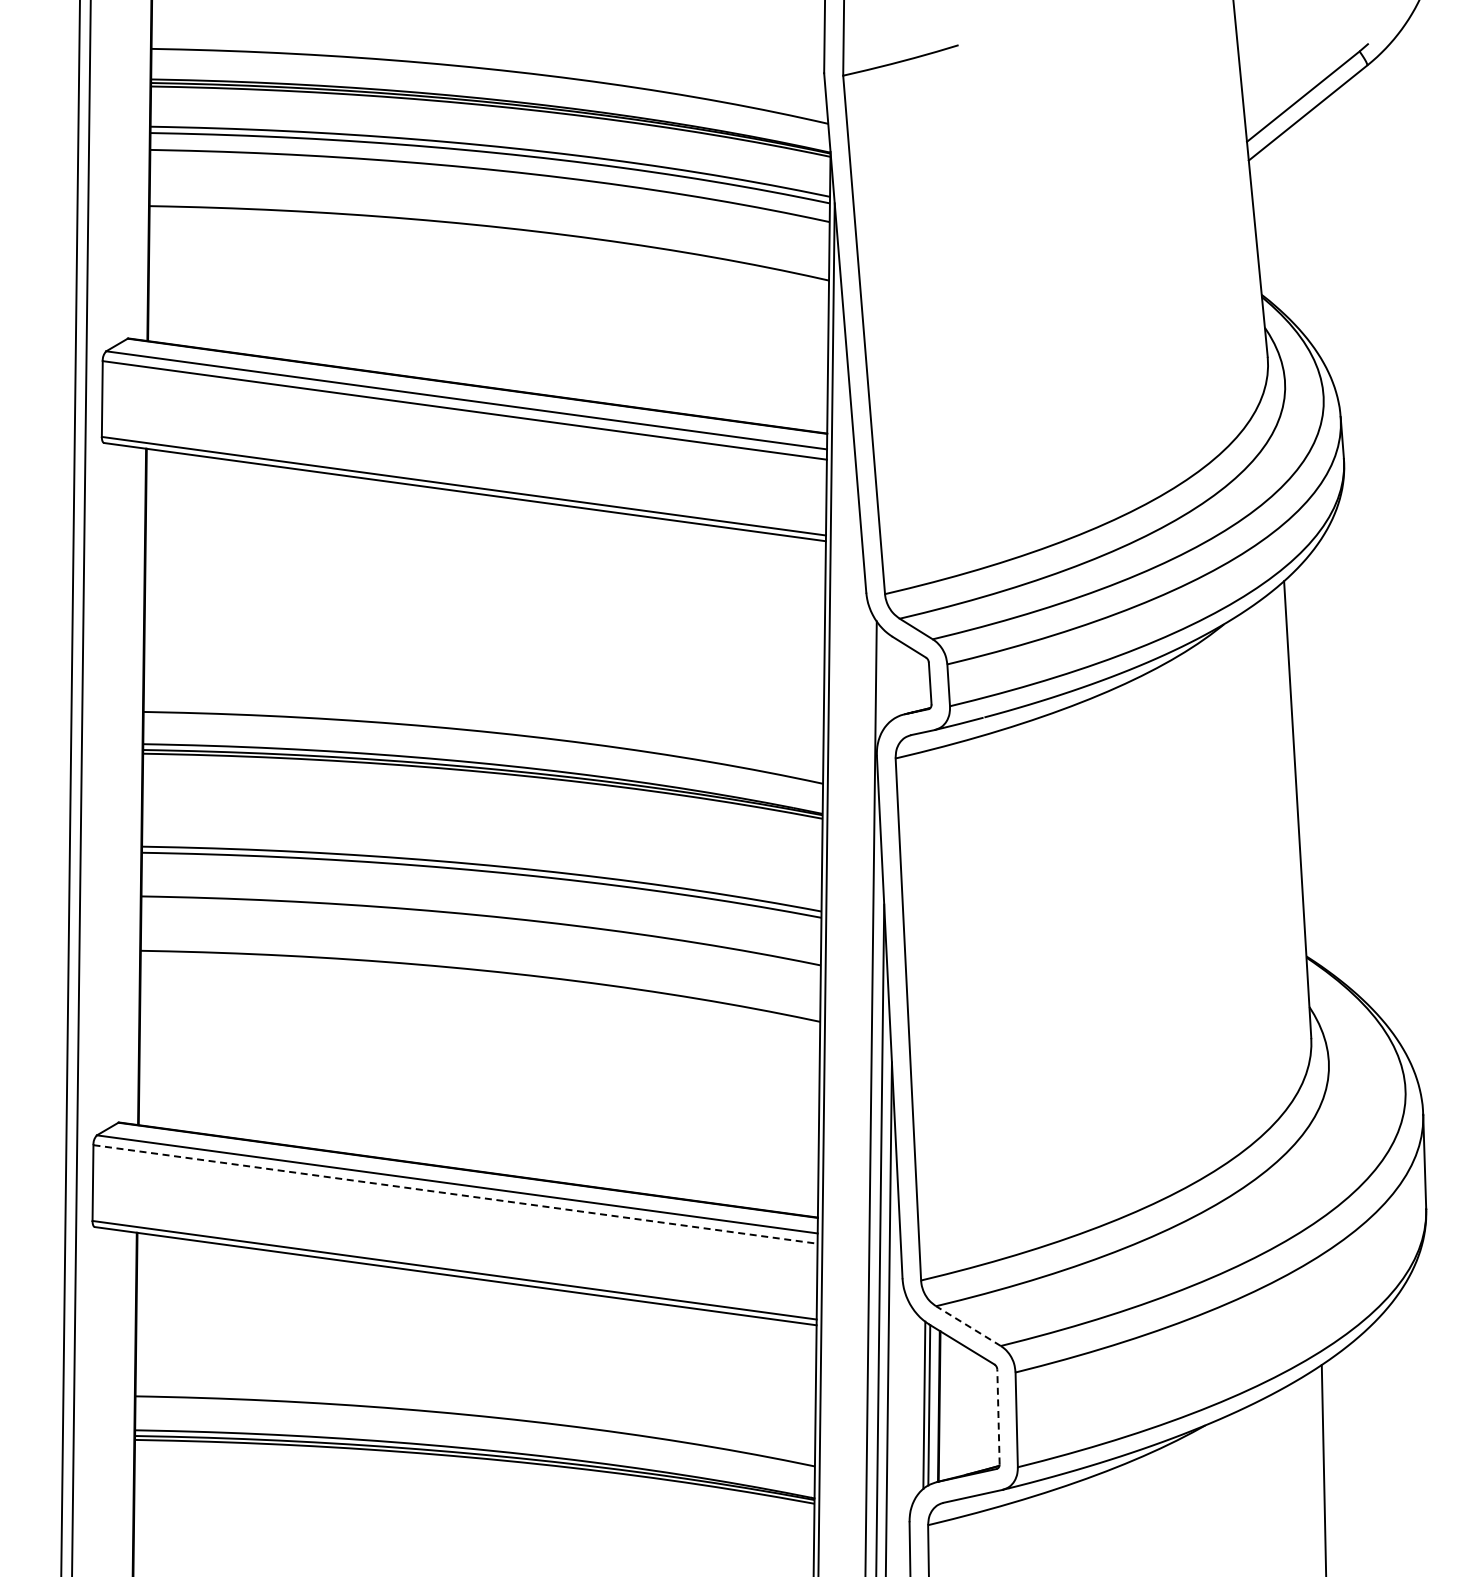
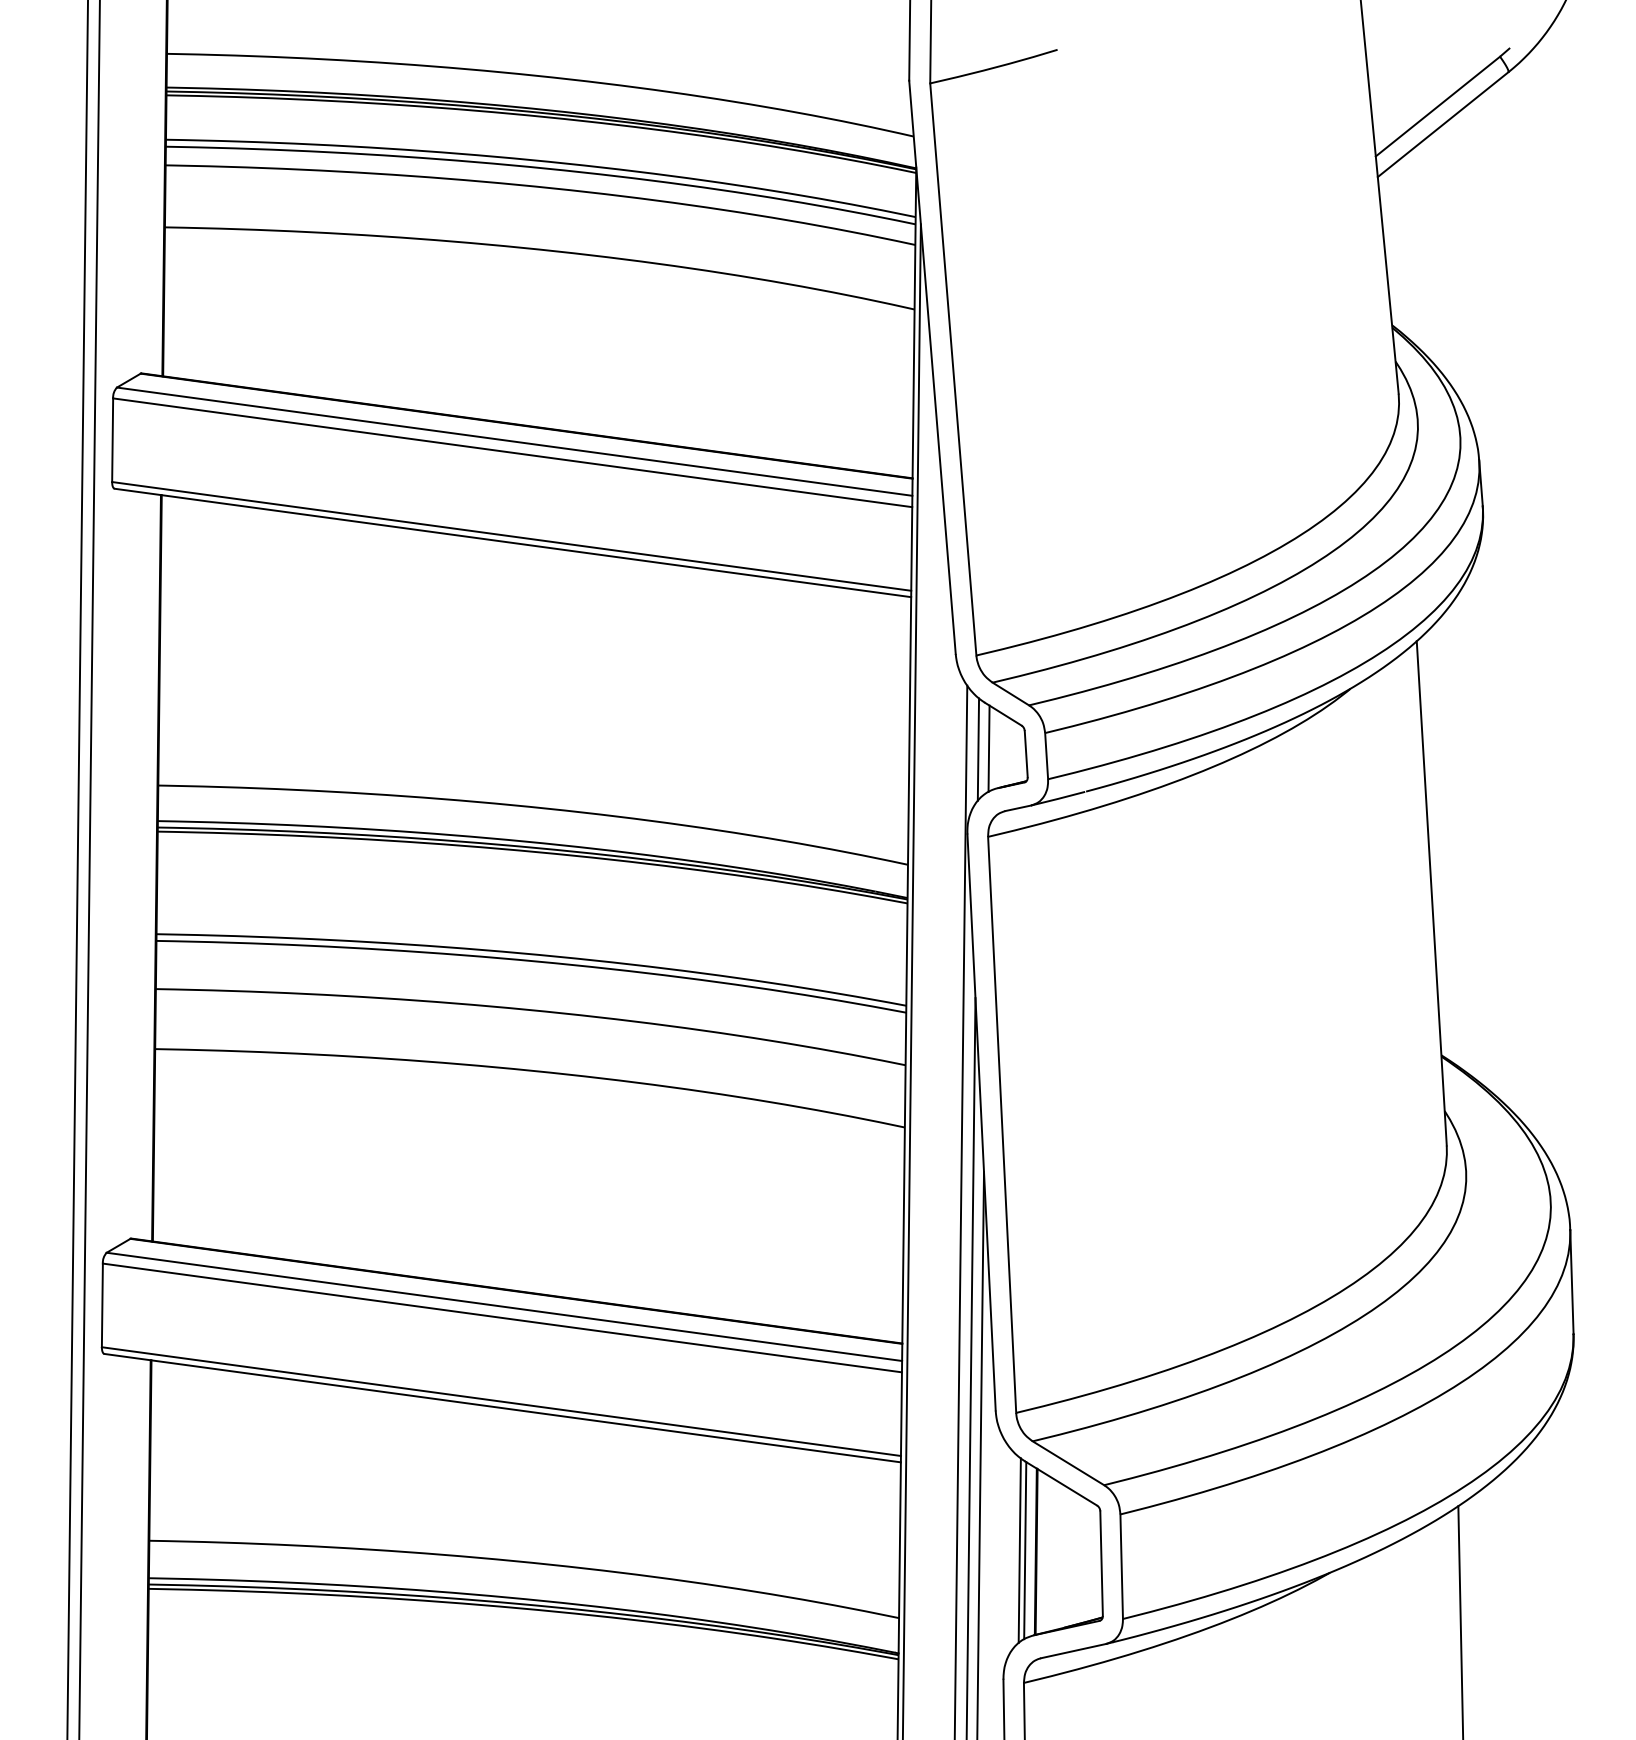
line: (896, 678) -> (989, 748), added
line: (886, 679) -> (978, 749), added
line: (456, 1194) -> (503, 1318), dashed -> solid
line: (968, 1325) -> (1068, 1462), dashed -> solid
line: (998, 1416) -> (1101, 1562), dashed -> solid

